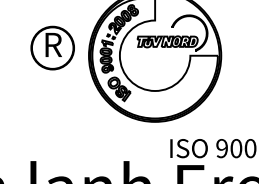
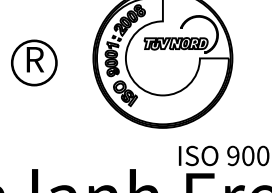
part: (52, 47) -> (34, 62), moved

